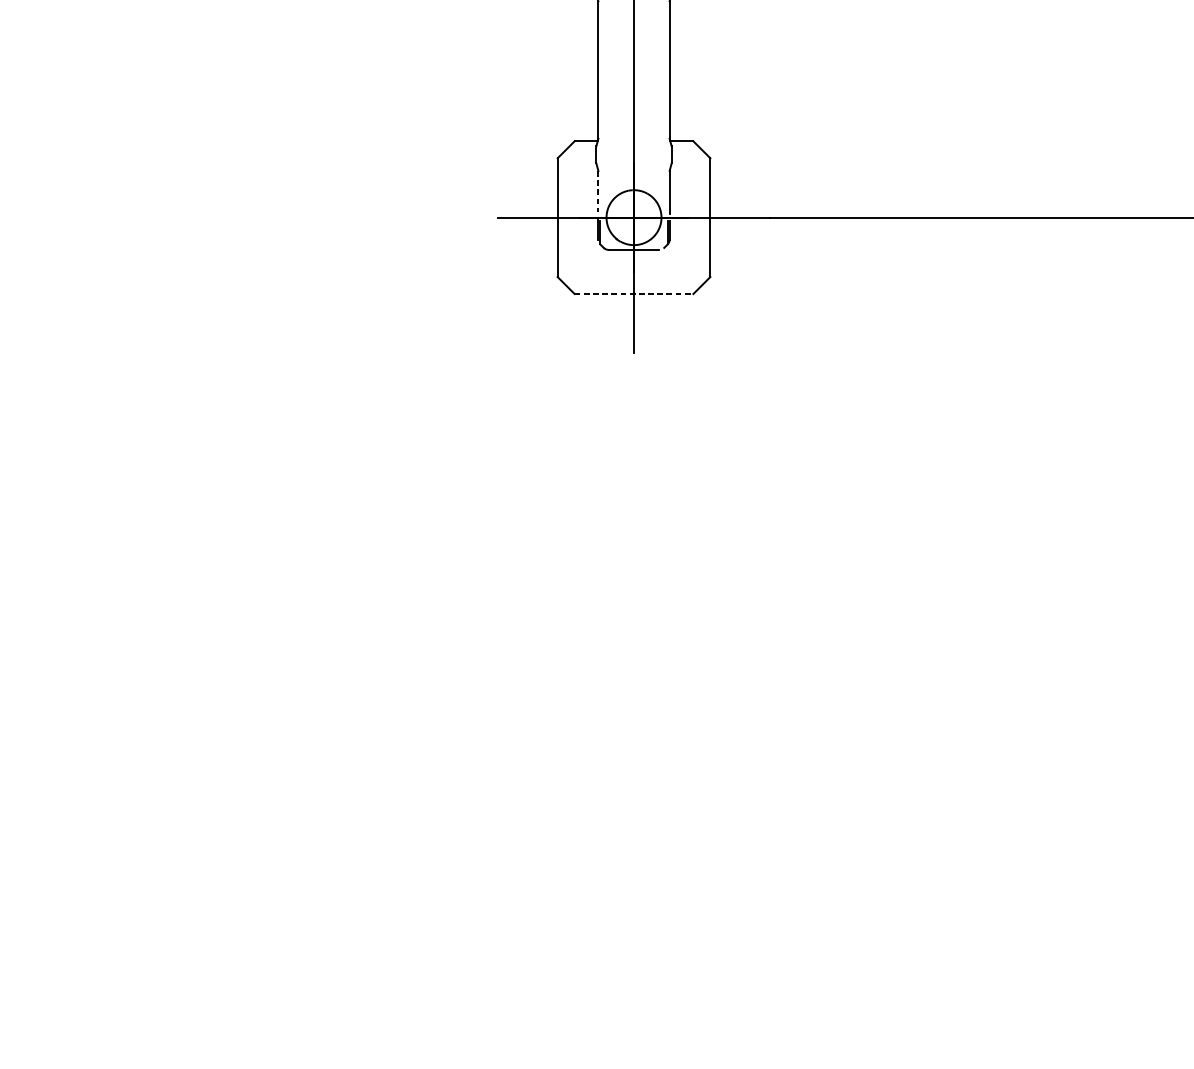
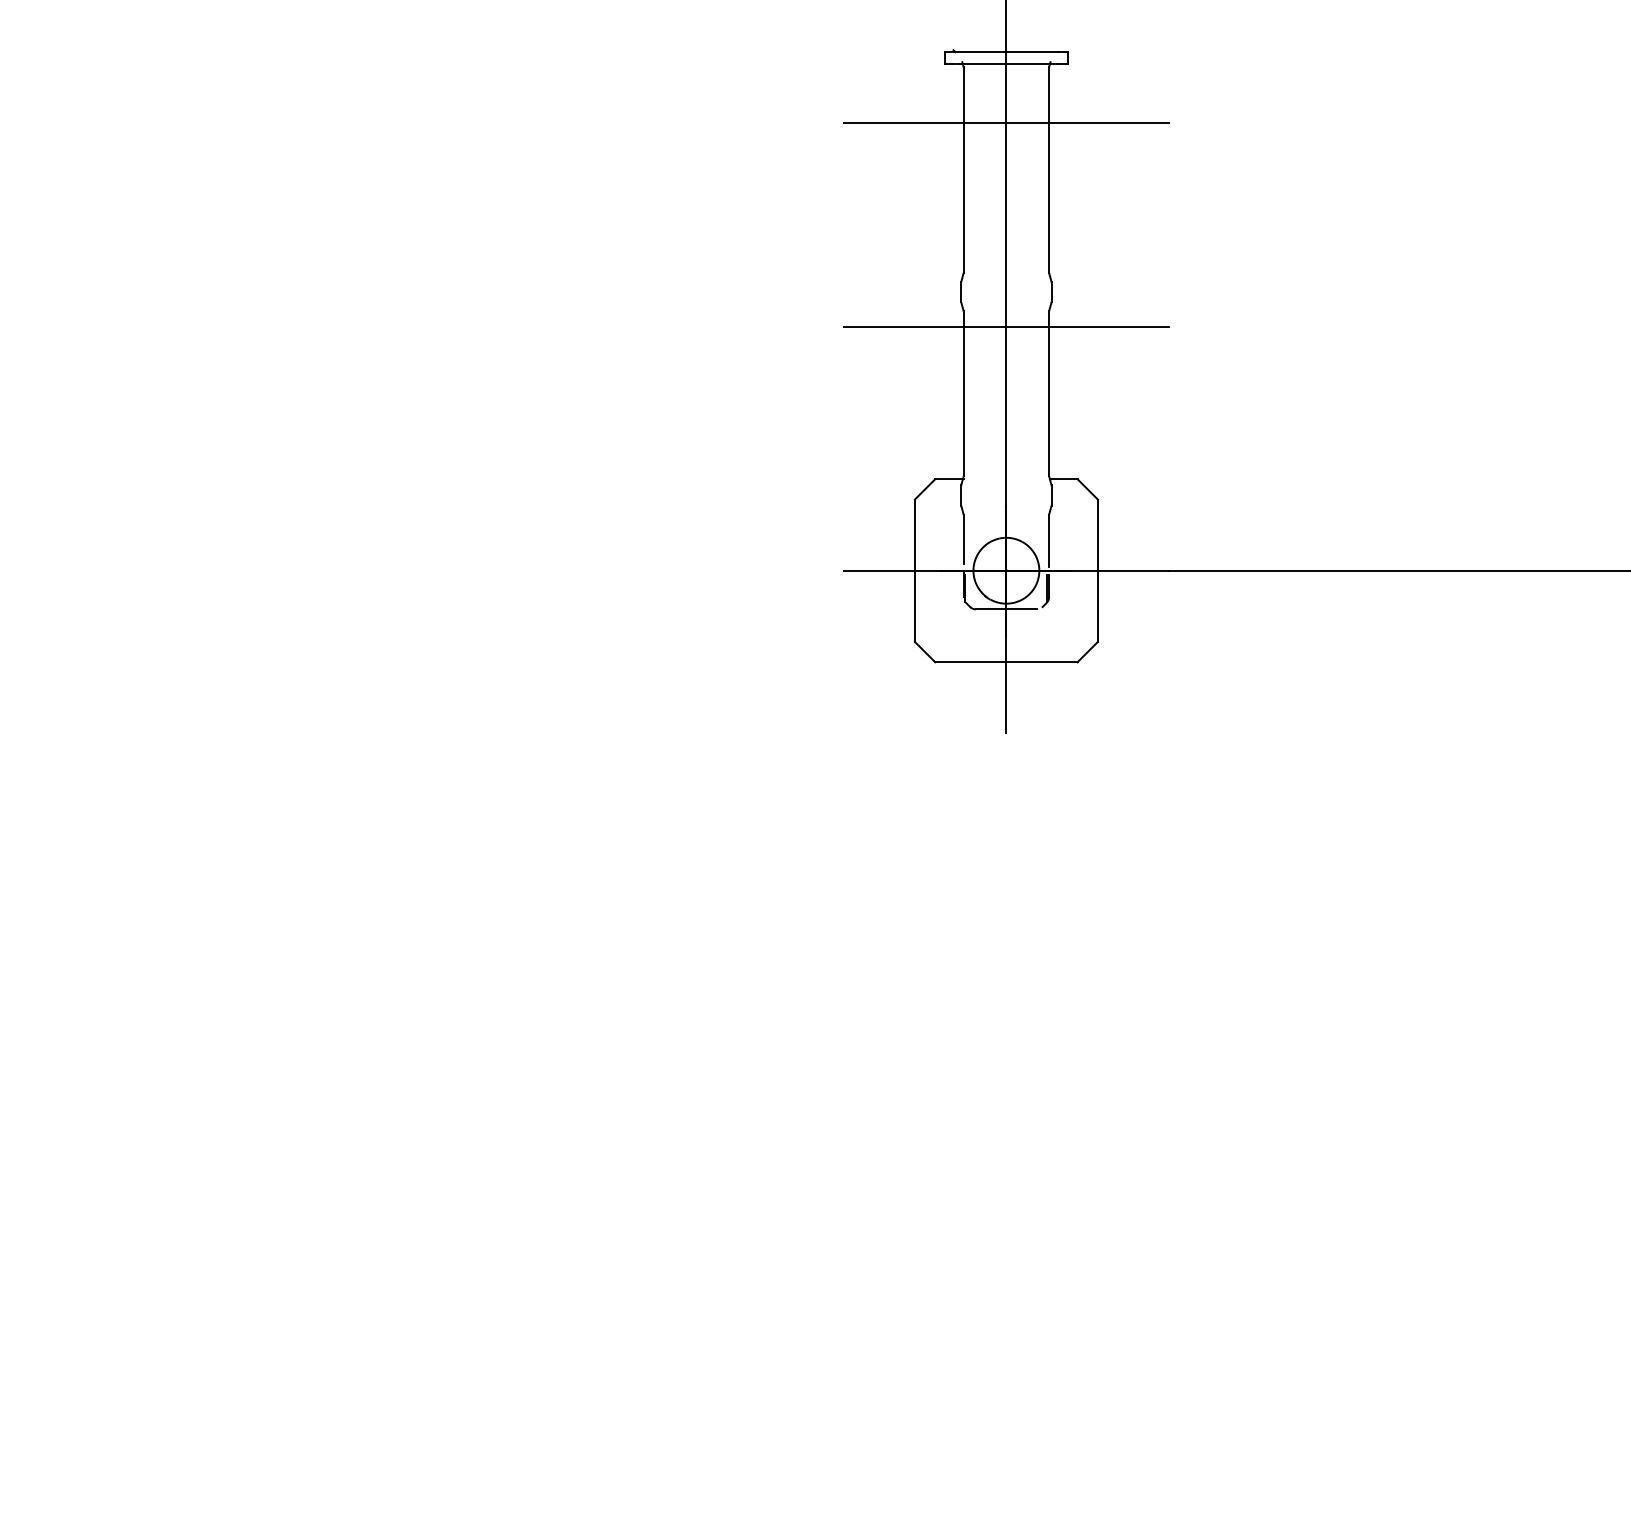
line: (634, 13) -> (1006, 326), added
line: (598, 191) -> (963, 539), dashed -> solid
line: (634, 294) -> (1006, 662), dashed -> solid

